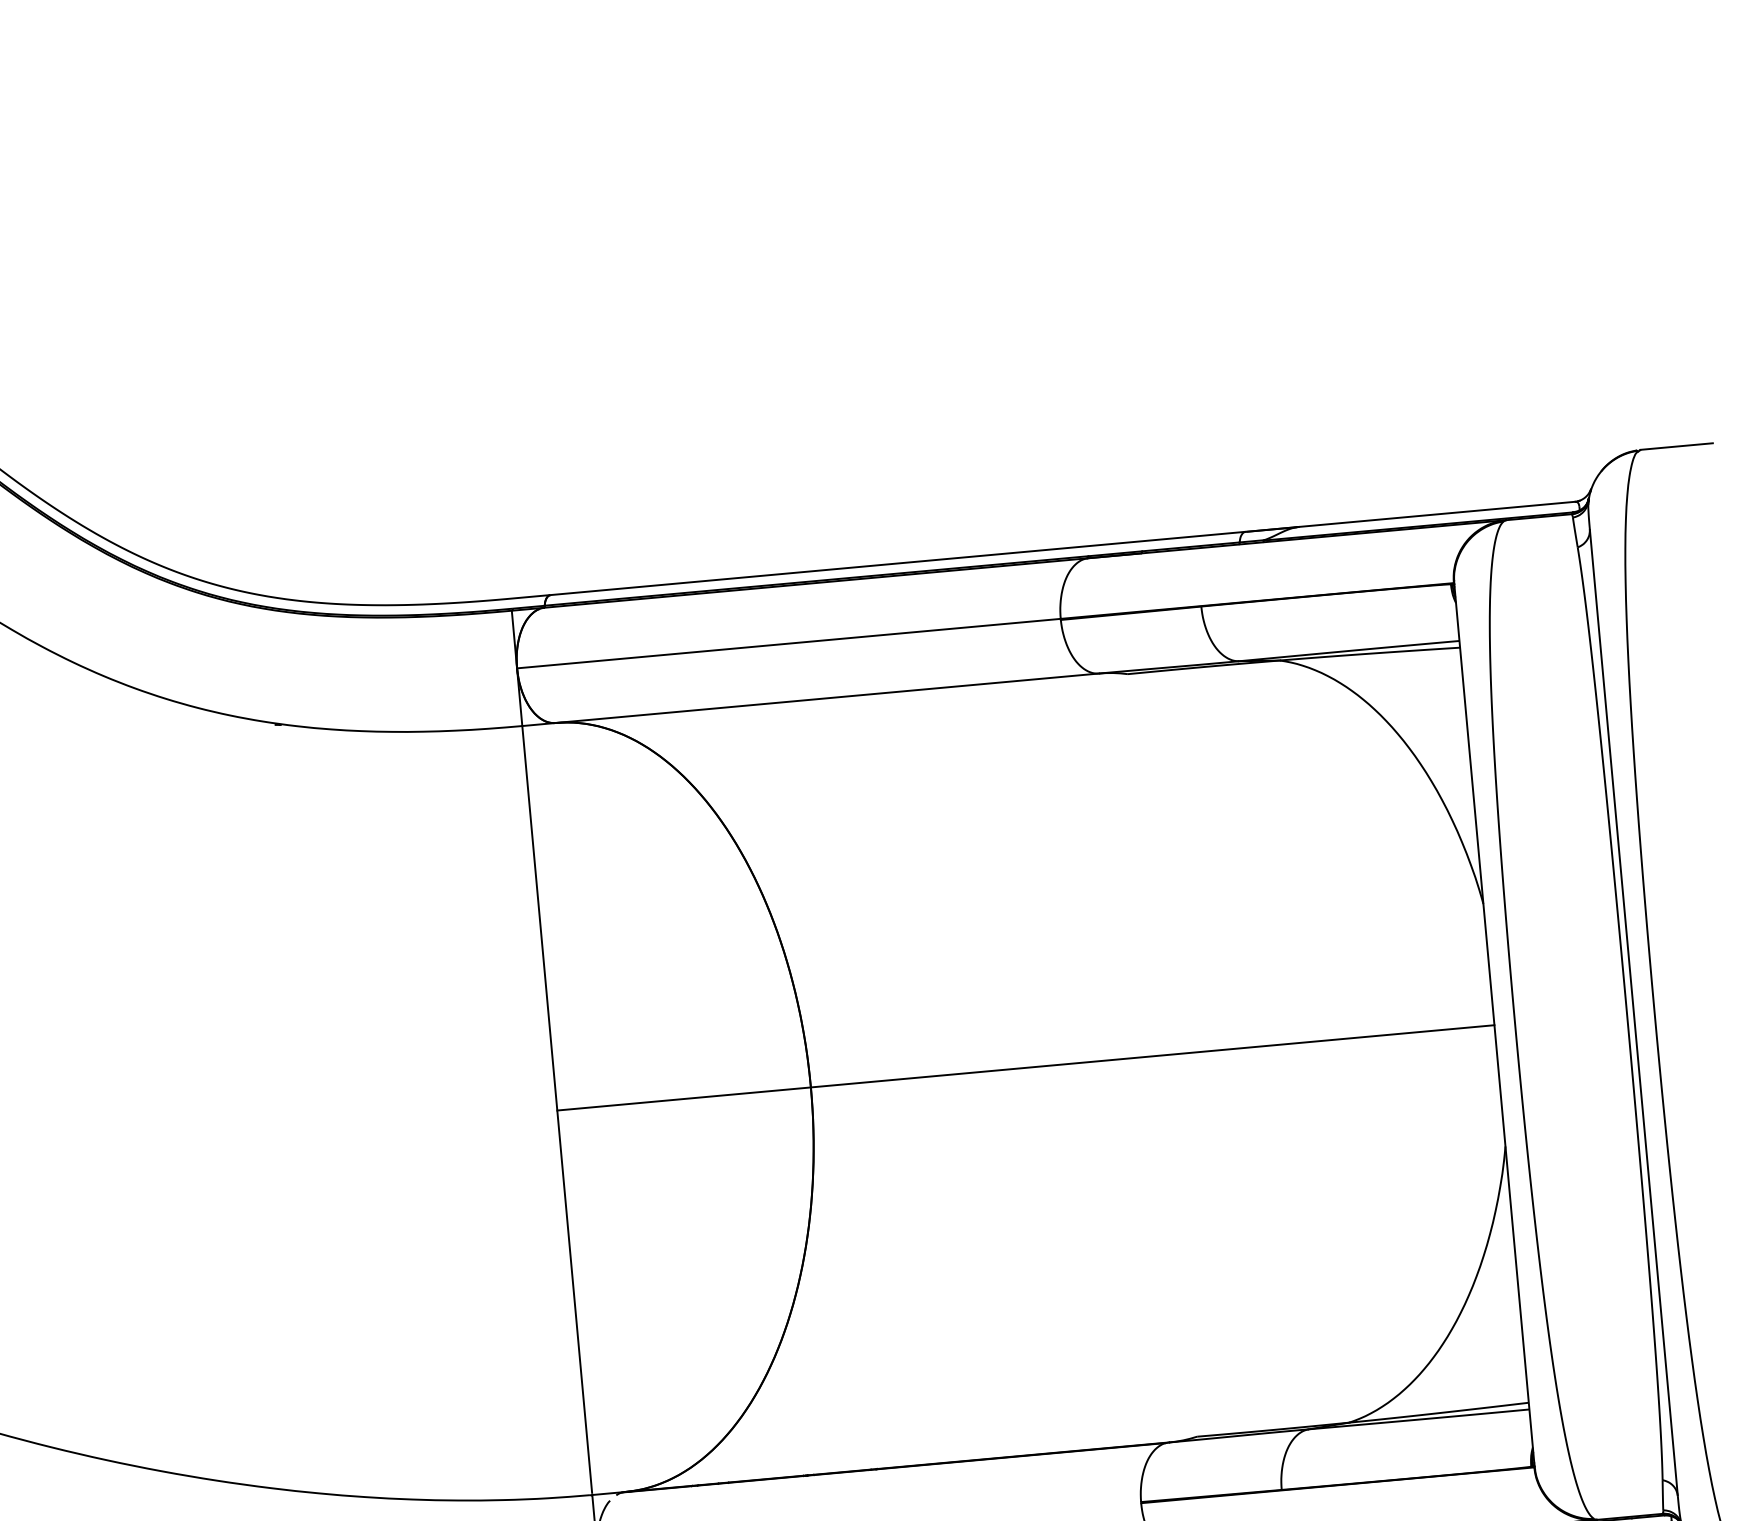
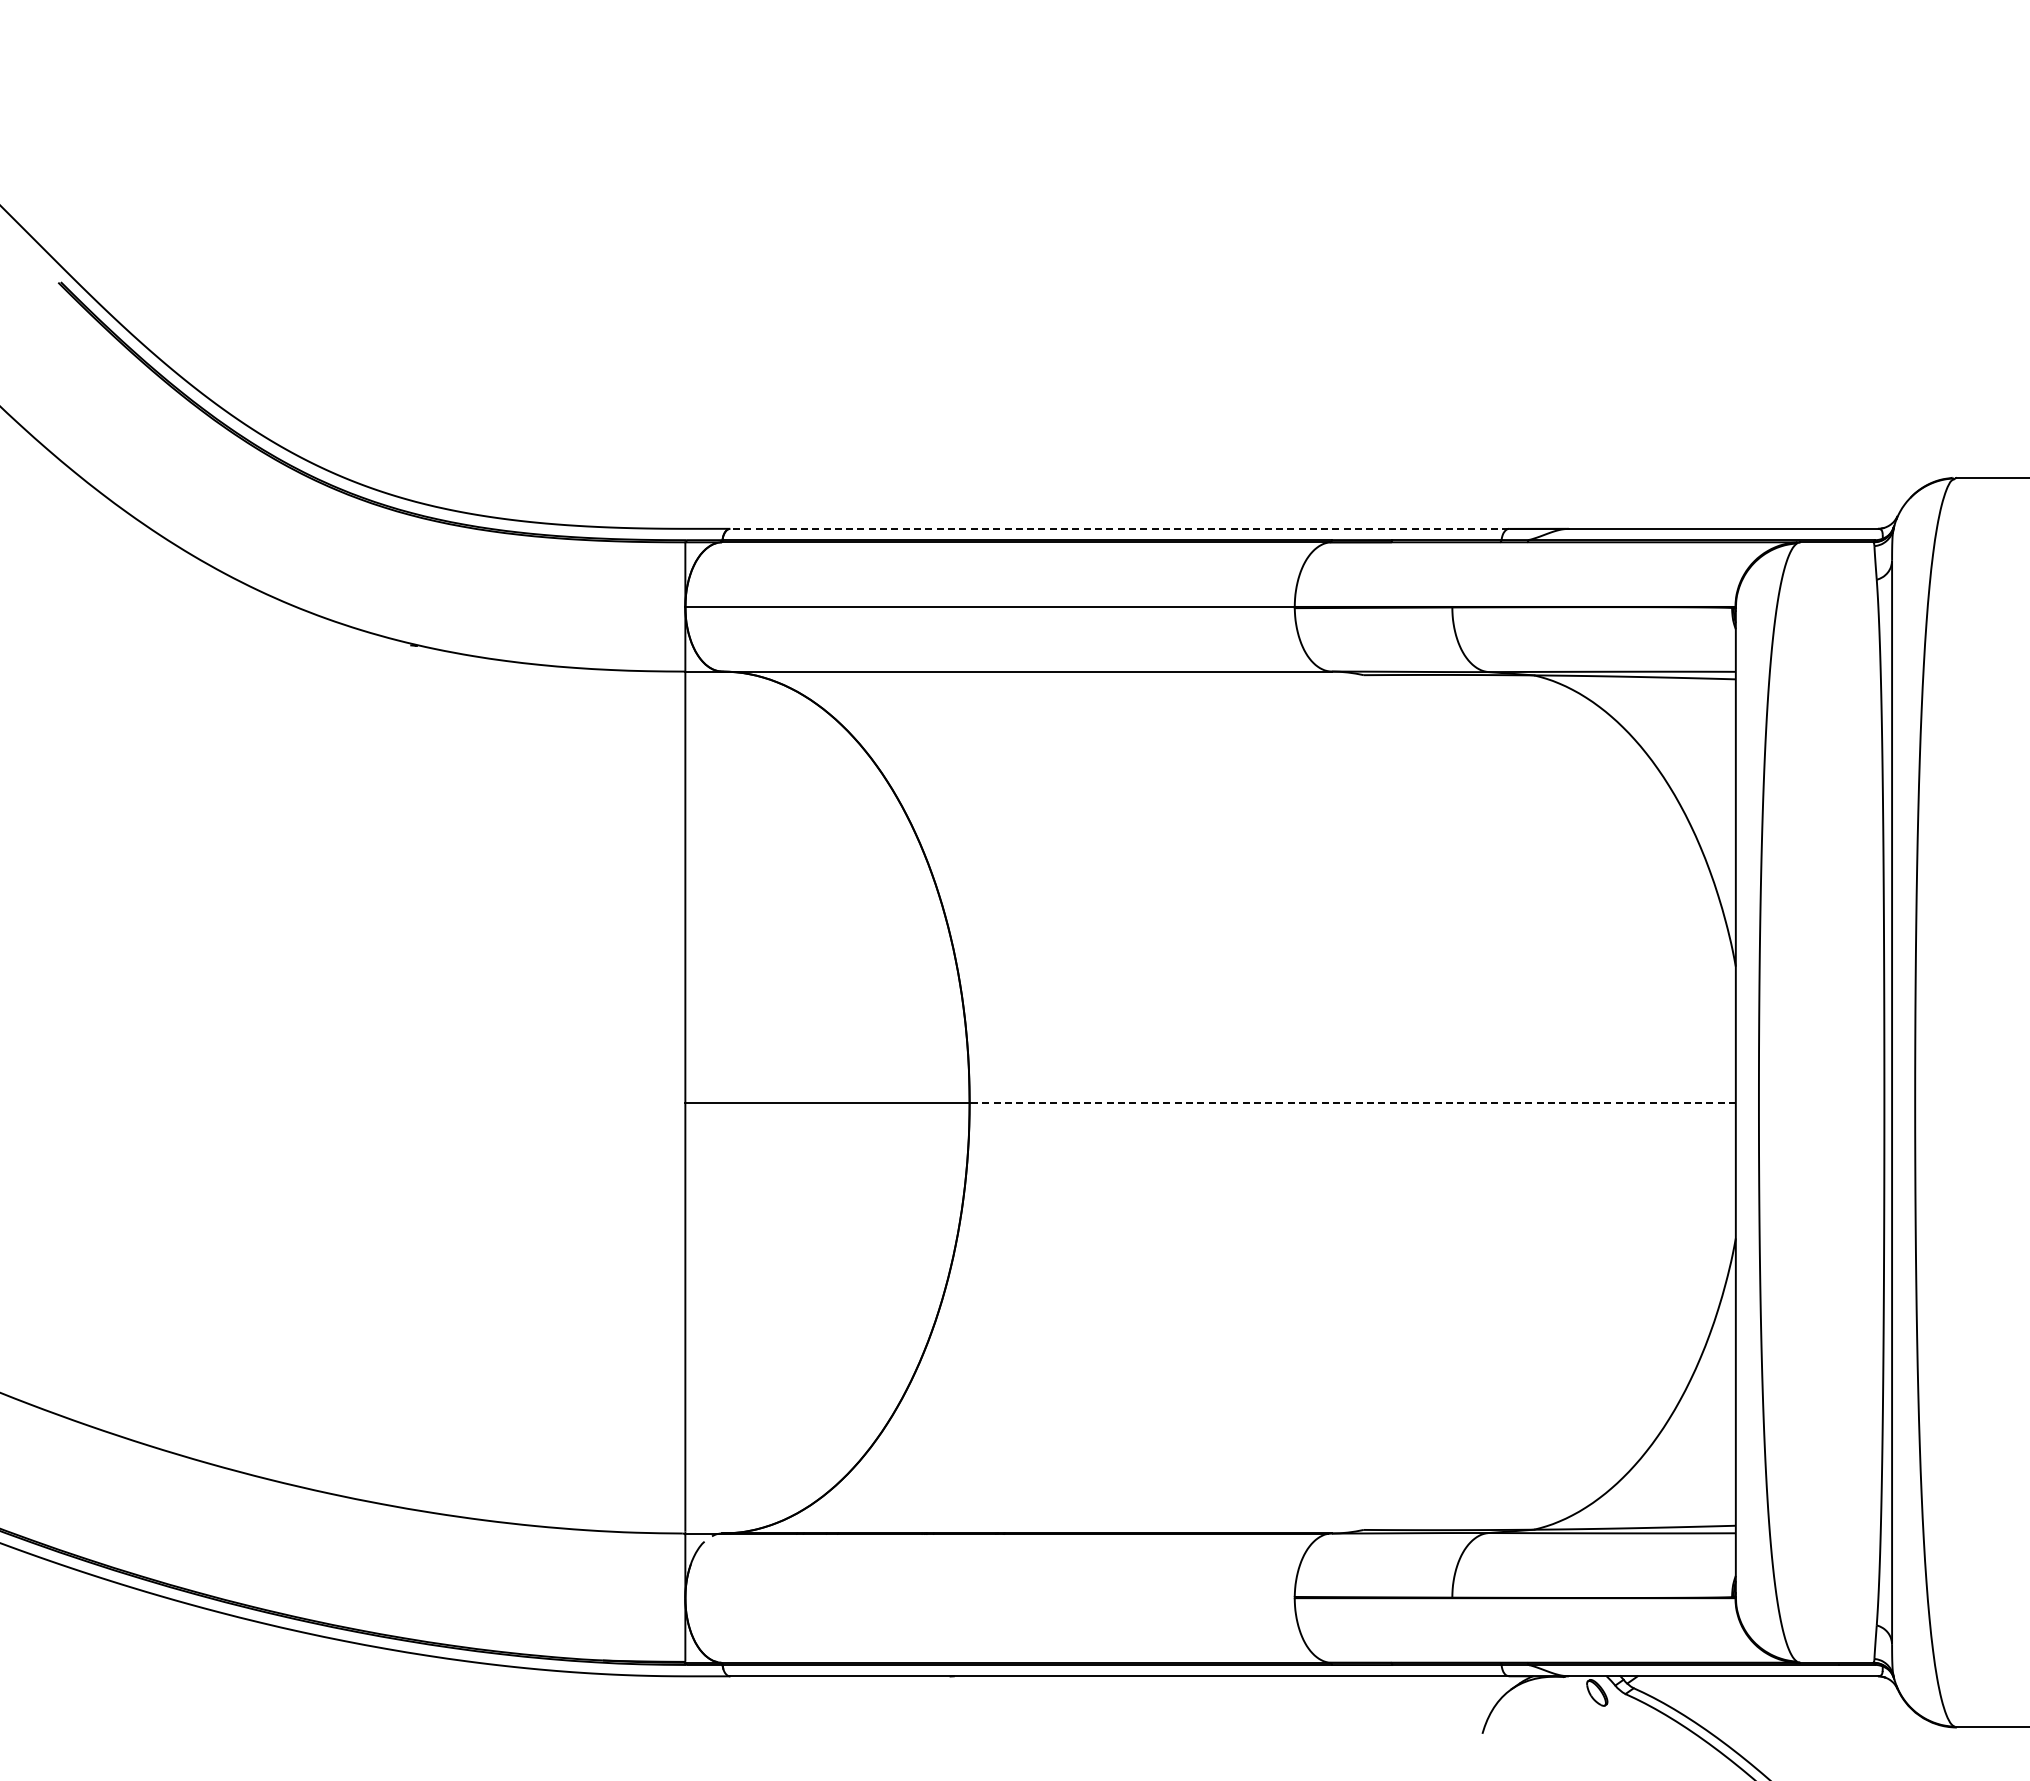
line: (897, 563) -> (1119, 528), solid -> dashed
line: (1152, 1056) -> (1352, 1102), solid -> dashed

